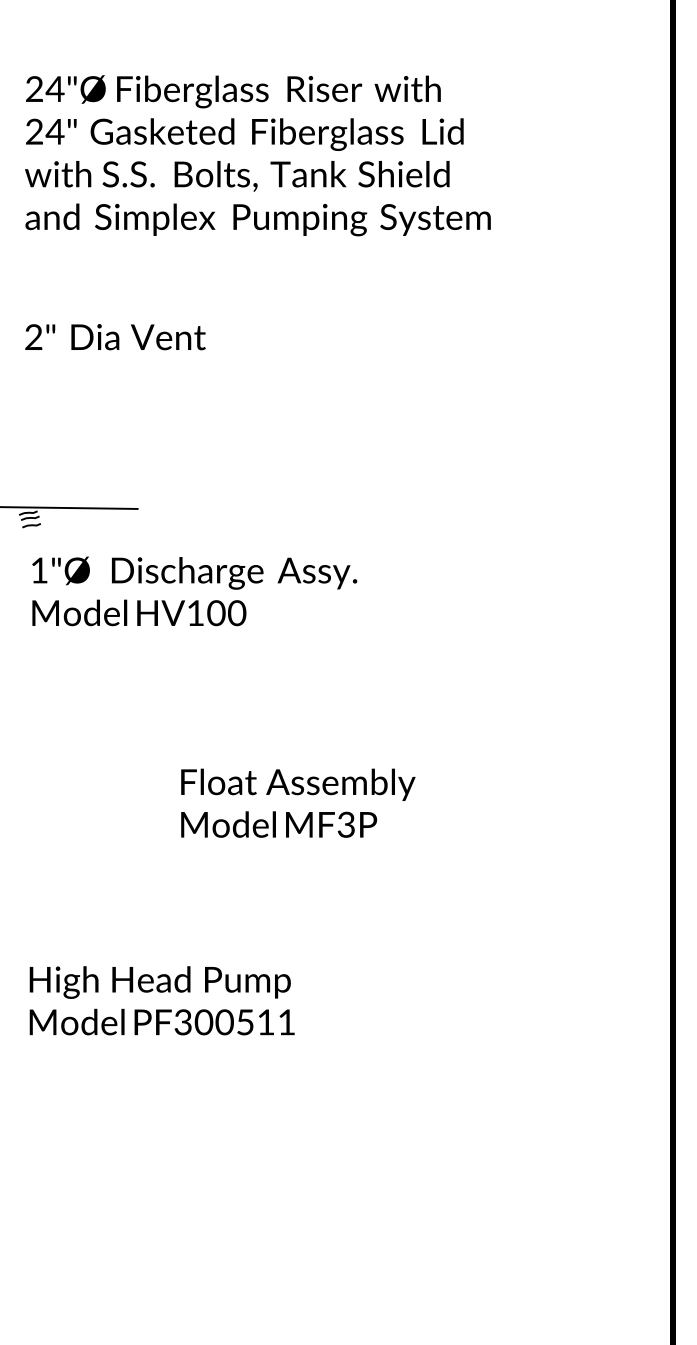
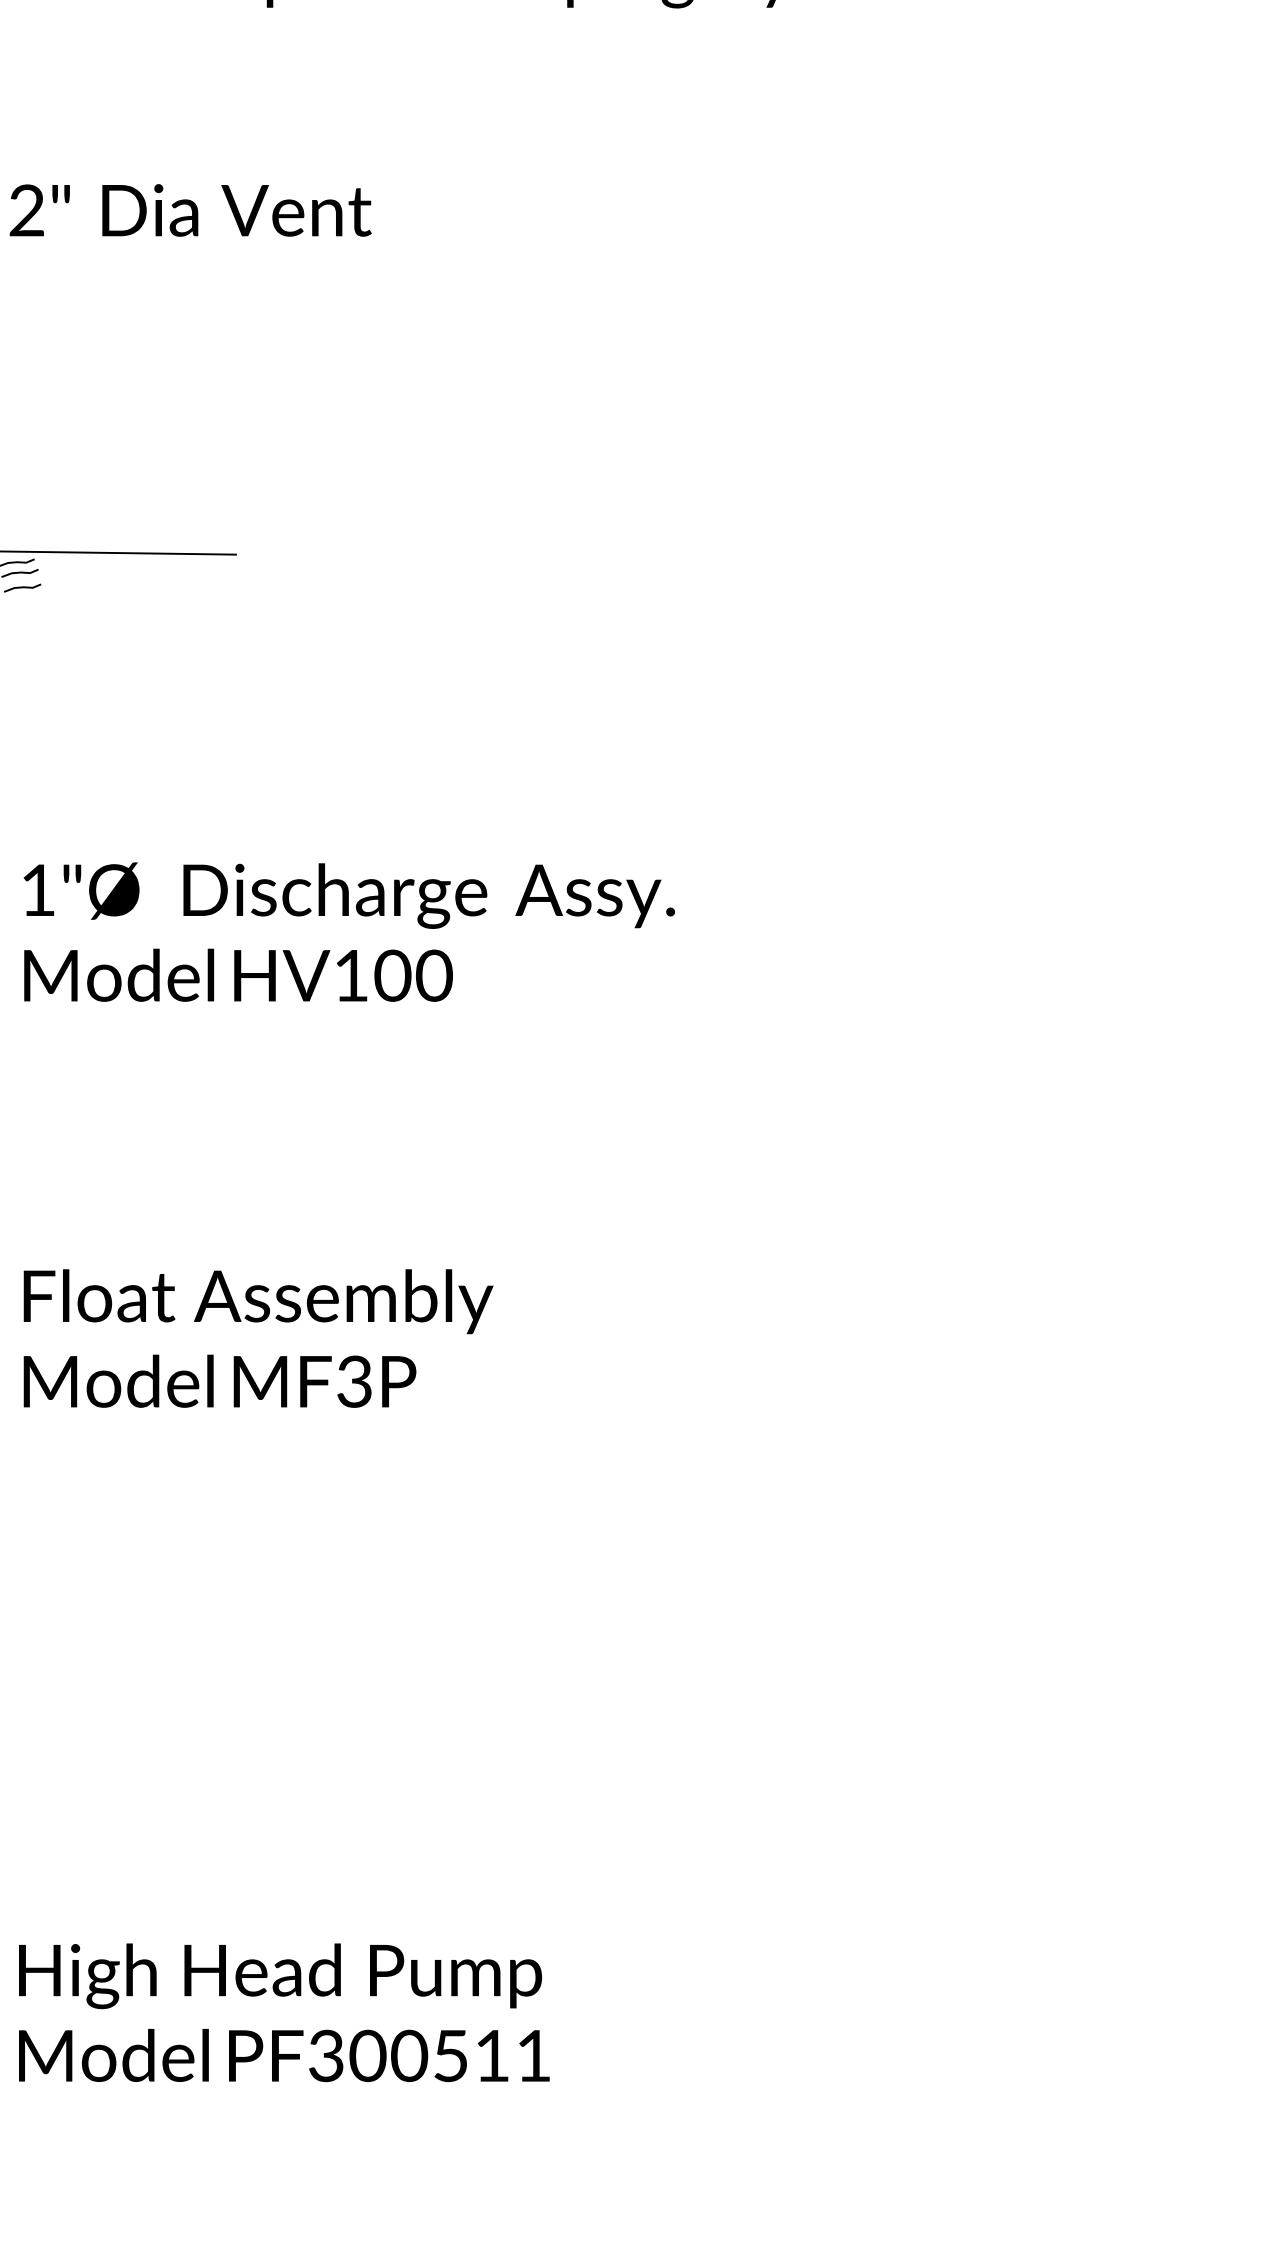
text: (194, 591) -> (348, 932), moved
text: (298, 802) -> (258, 1337), moved
text: (161, 1000) -> (282, 2012), moved

